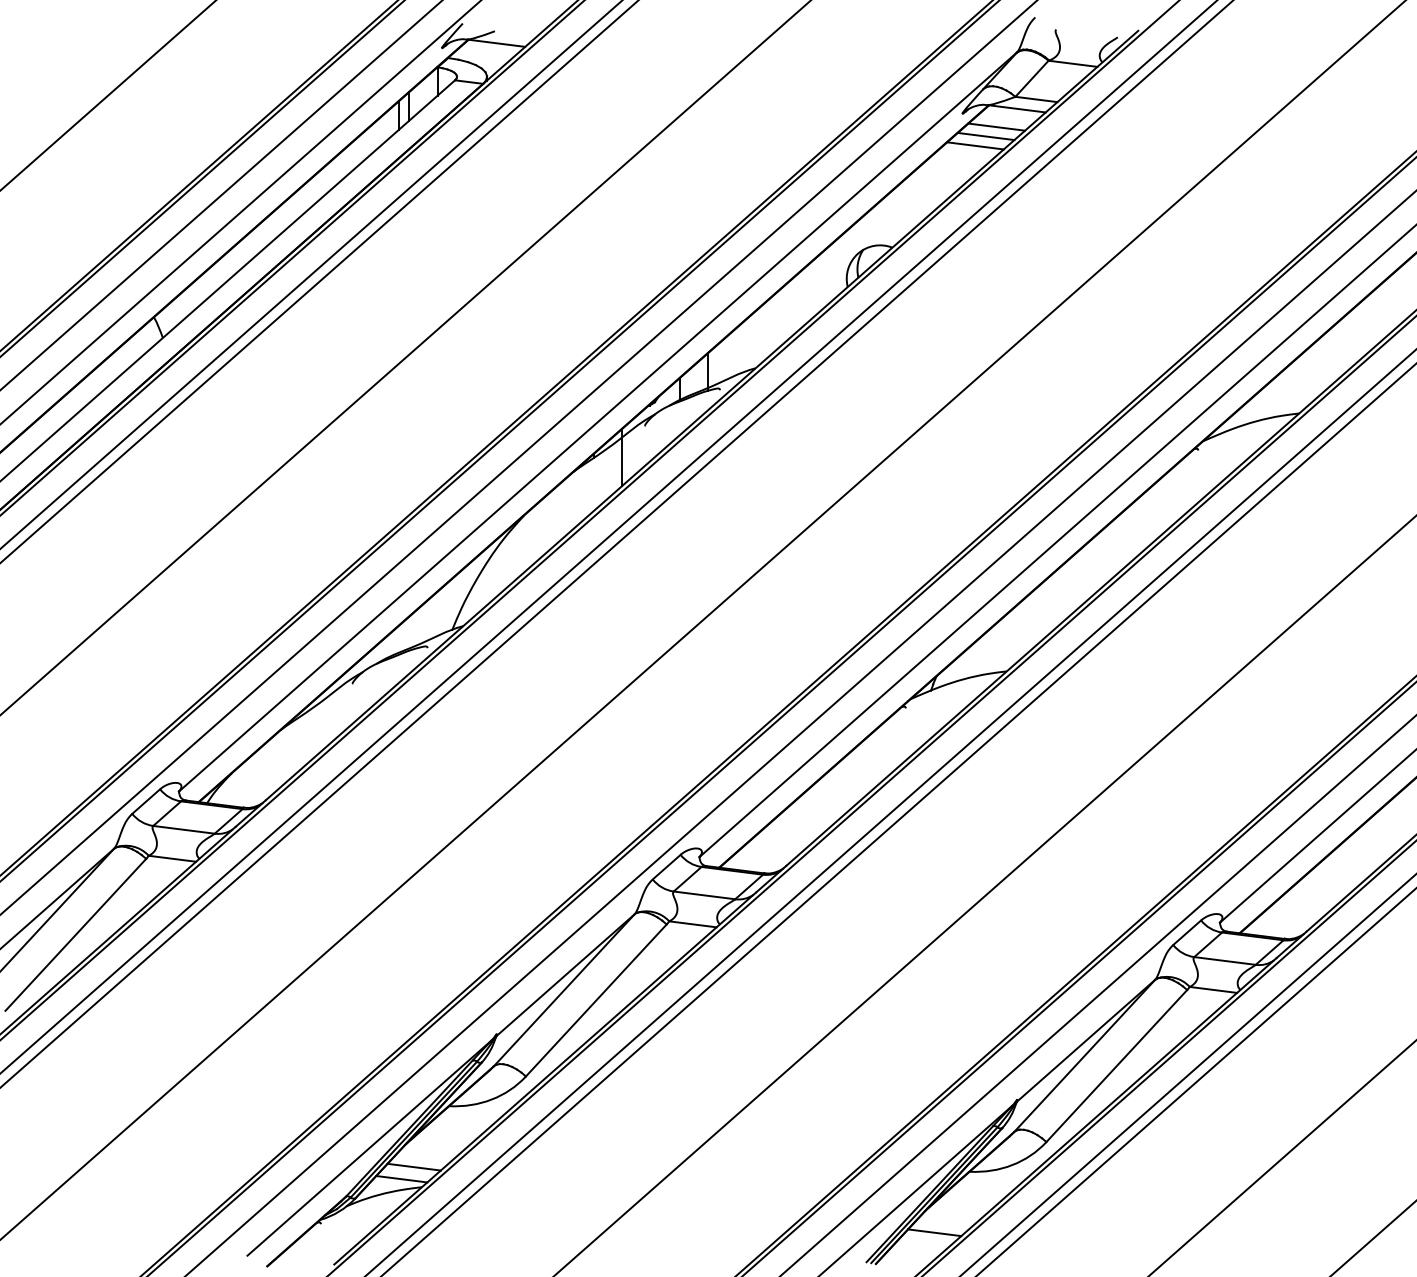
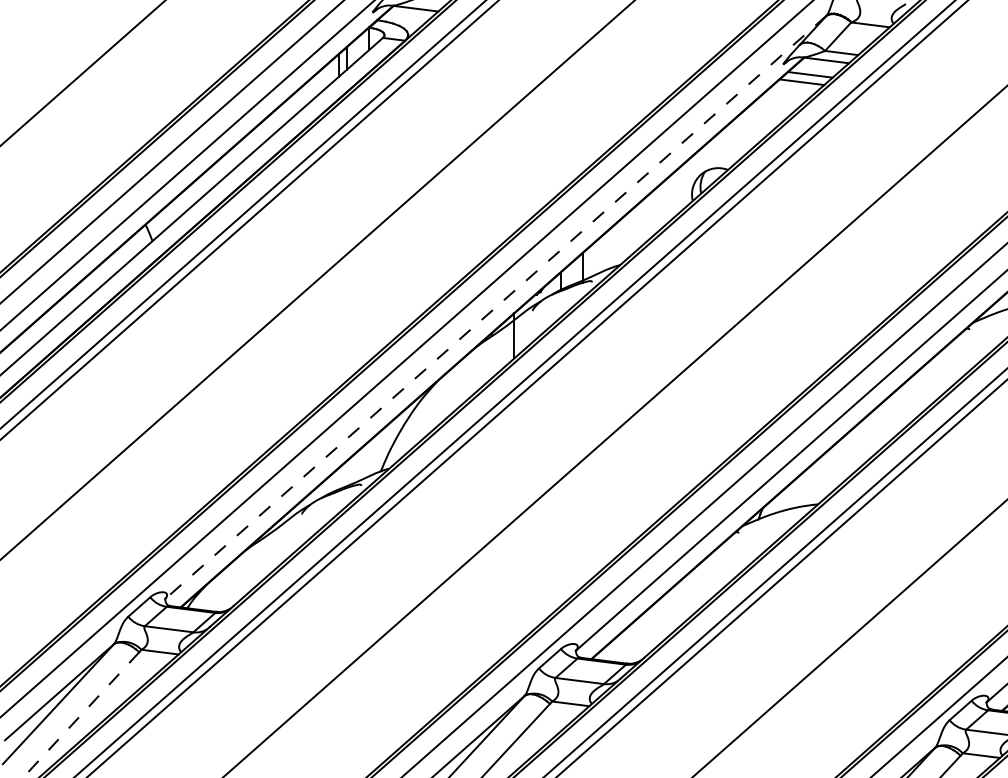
line: (975, 145) -> (793, 89), removed
line: (598, 421) -> (496, 307), solid -> dashed
line: (75, 934) -> (83, 711), solid -> dashed

